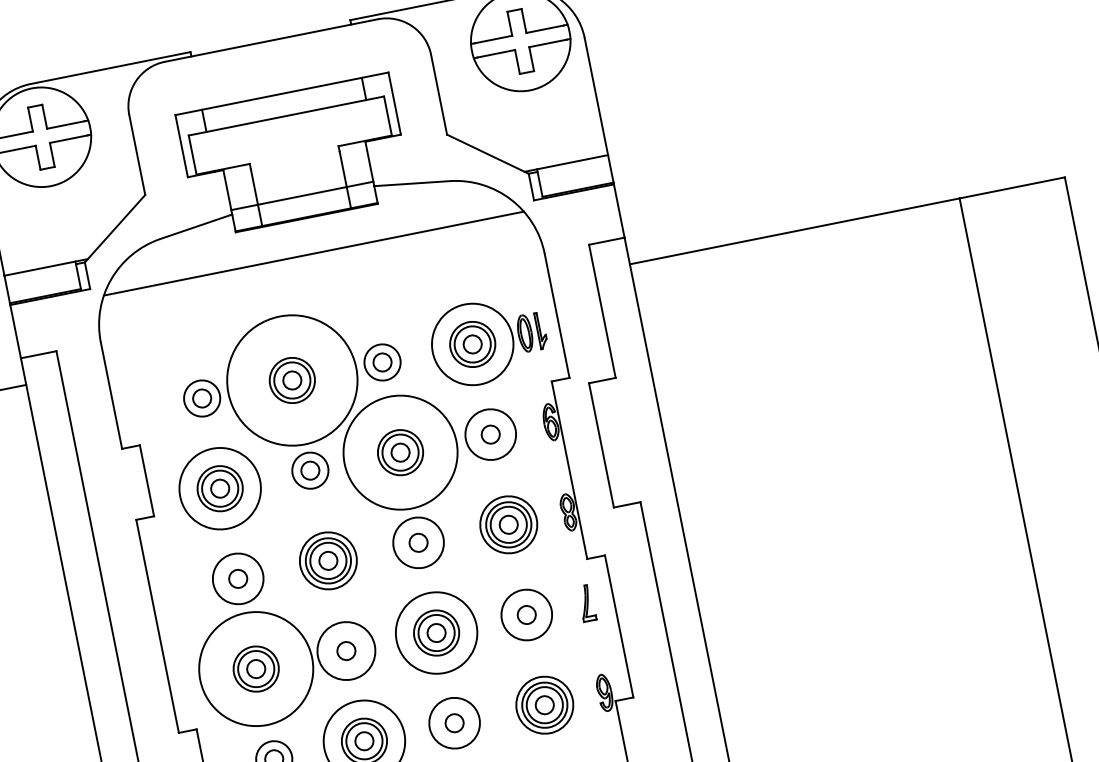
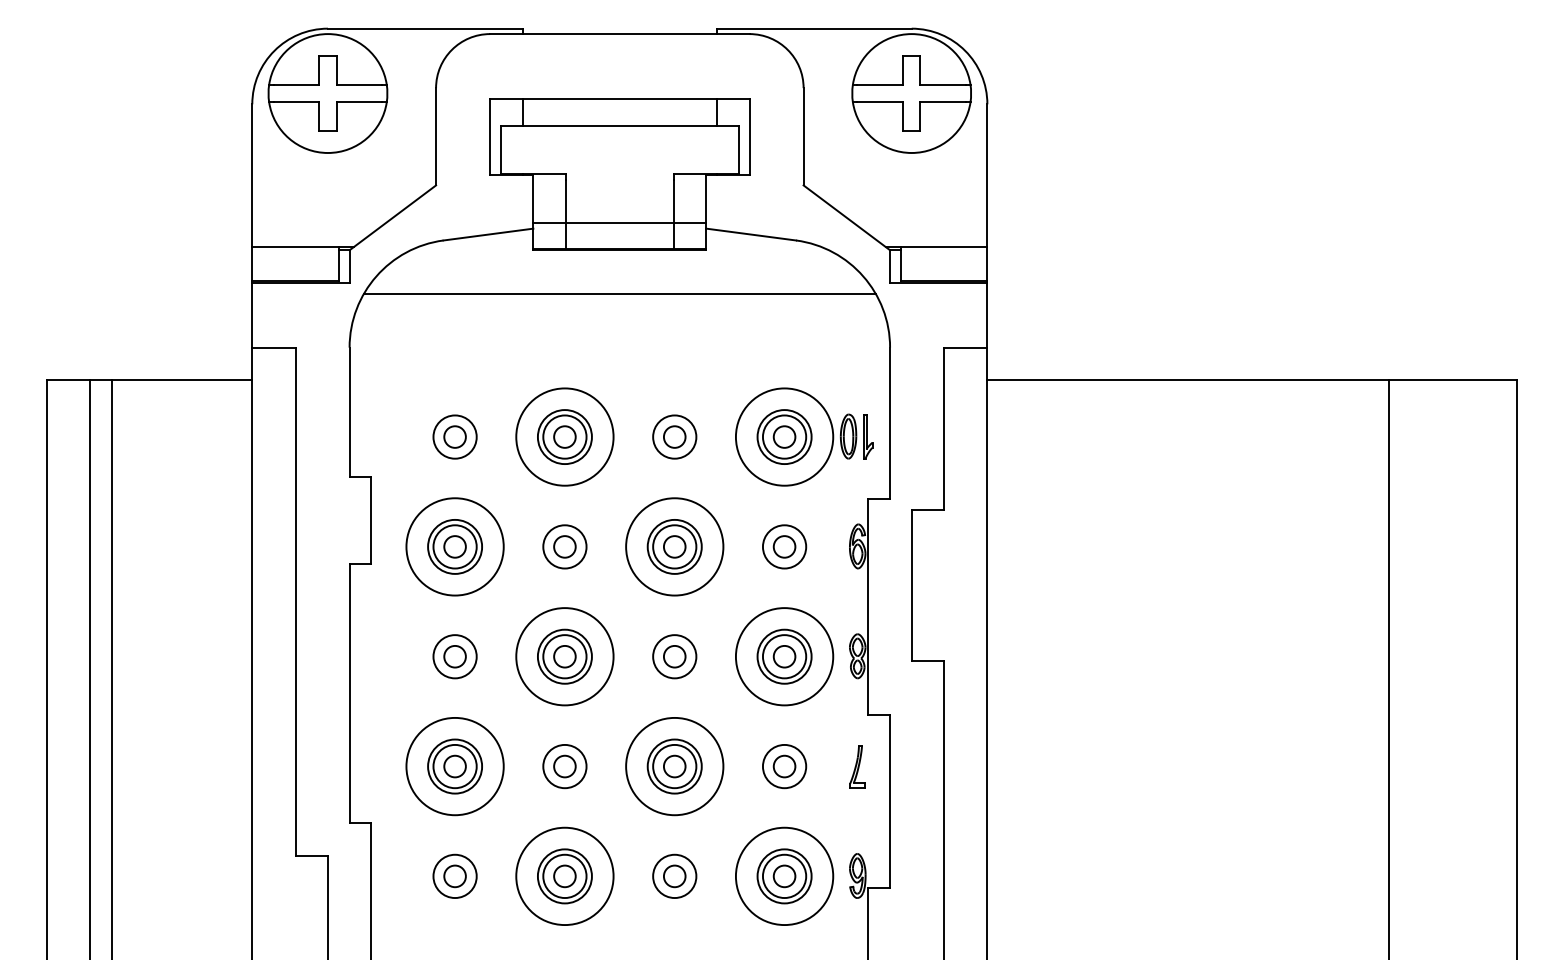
circle: (291, 380) -> (564, 436), size x0.62
circle: (490, 434) -> (784, 546), size x0.71
circle: (400, 452) -> (674, 546), size x0.71
circle: (508, 524) -> (784, 656), size x1.43
circle: (418, 542) -> (674, 656), size x0.71
circle: (328, 560) -> (564, 656), size x1.43
circle: (237, 578) -> (454, 656), size x0.71
circle: (526, 614) -> (784, 766), size x0.71
circle: (346, 651) -> (564, 766), size x0.62
circle: (255, 669) -> (454, 766), size x0.71
circle: (544, 705) -> (784, 876), size x1.43
circle: (454, 723) -> (674, 876), size x0.71

